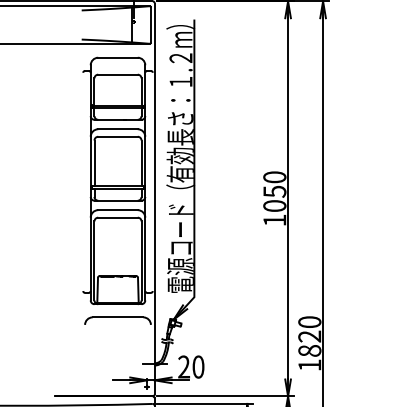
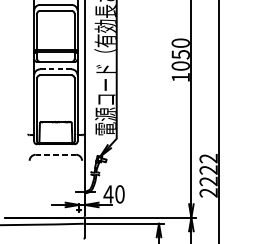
line: (118, 210) -> (56, 69), solid -> dashed
line: (118, 317) -> (56, 154), solid -> dashed
text: (309, 343) -> (208, 175), 1820 -> 2222
text: (183, 366) -> (108, 193), 20 -> 40

